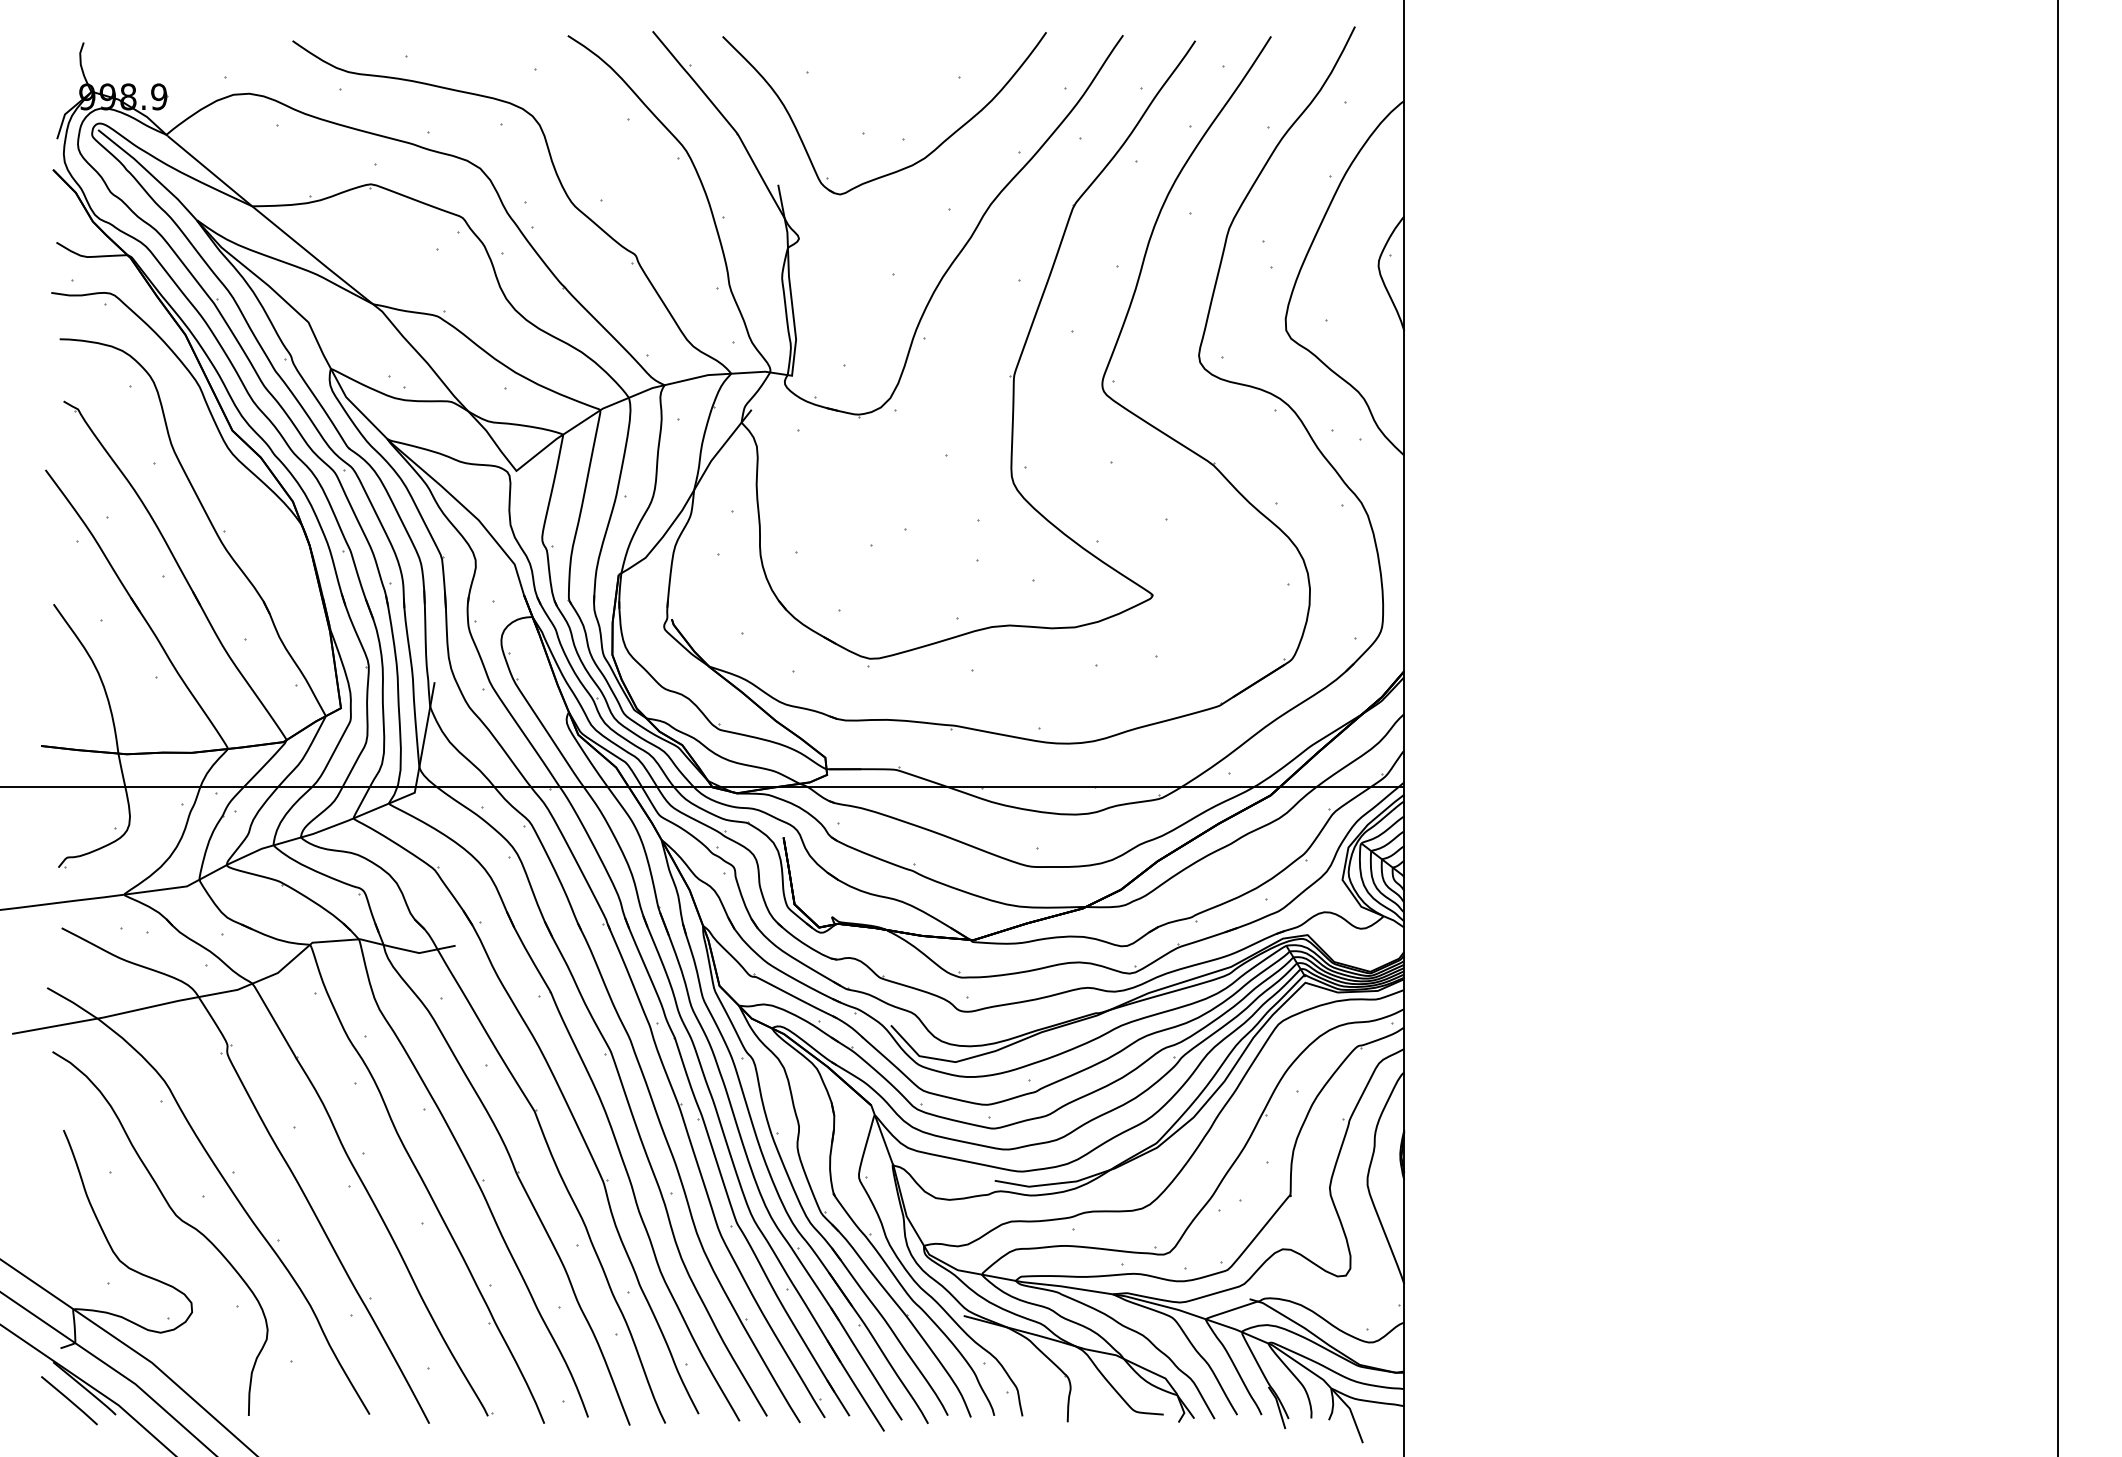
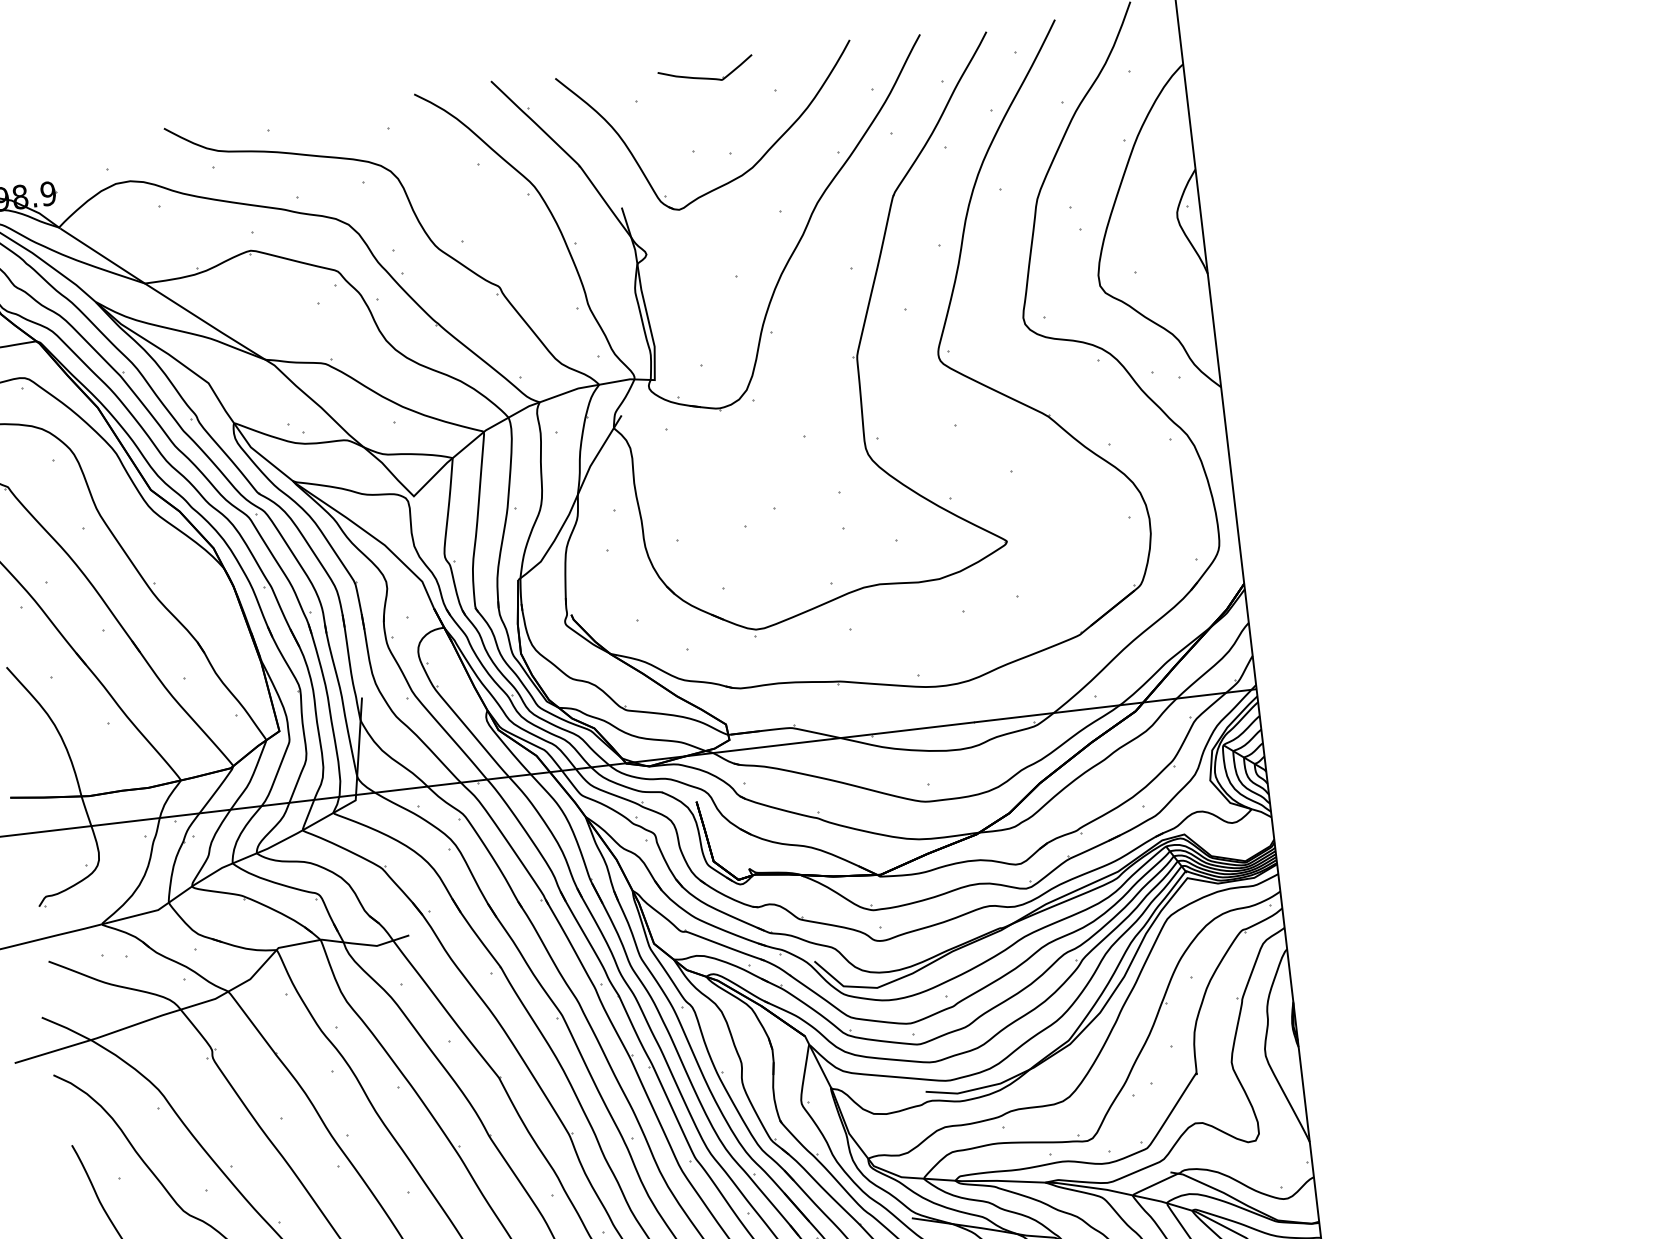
part: (885, 54) -> (705, 77), added

